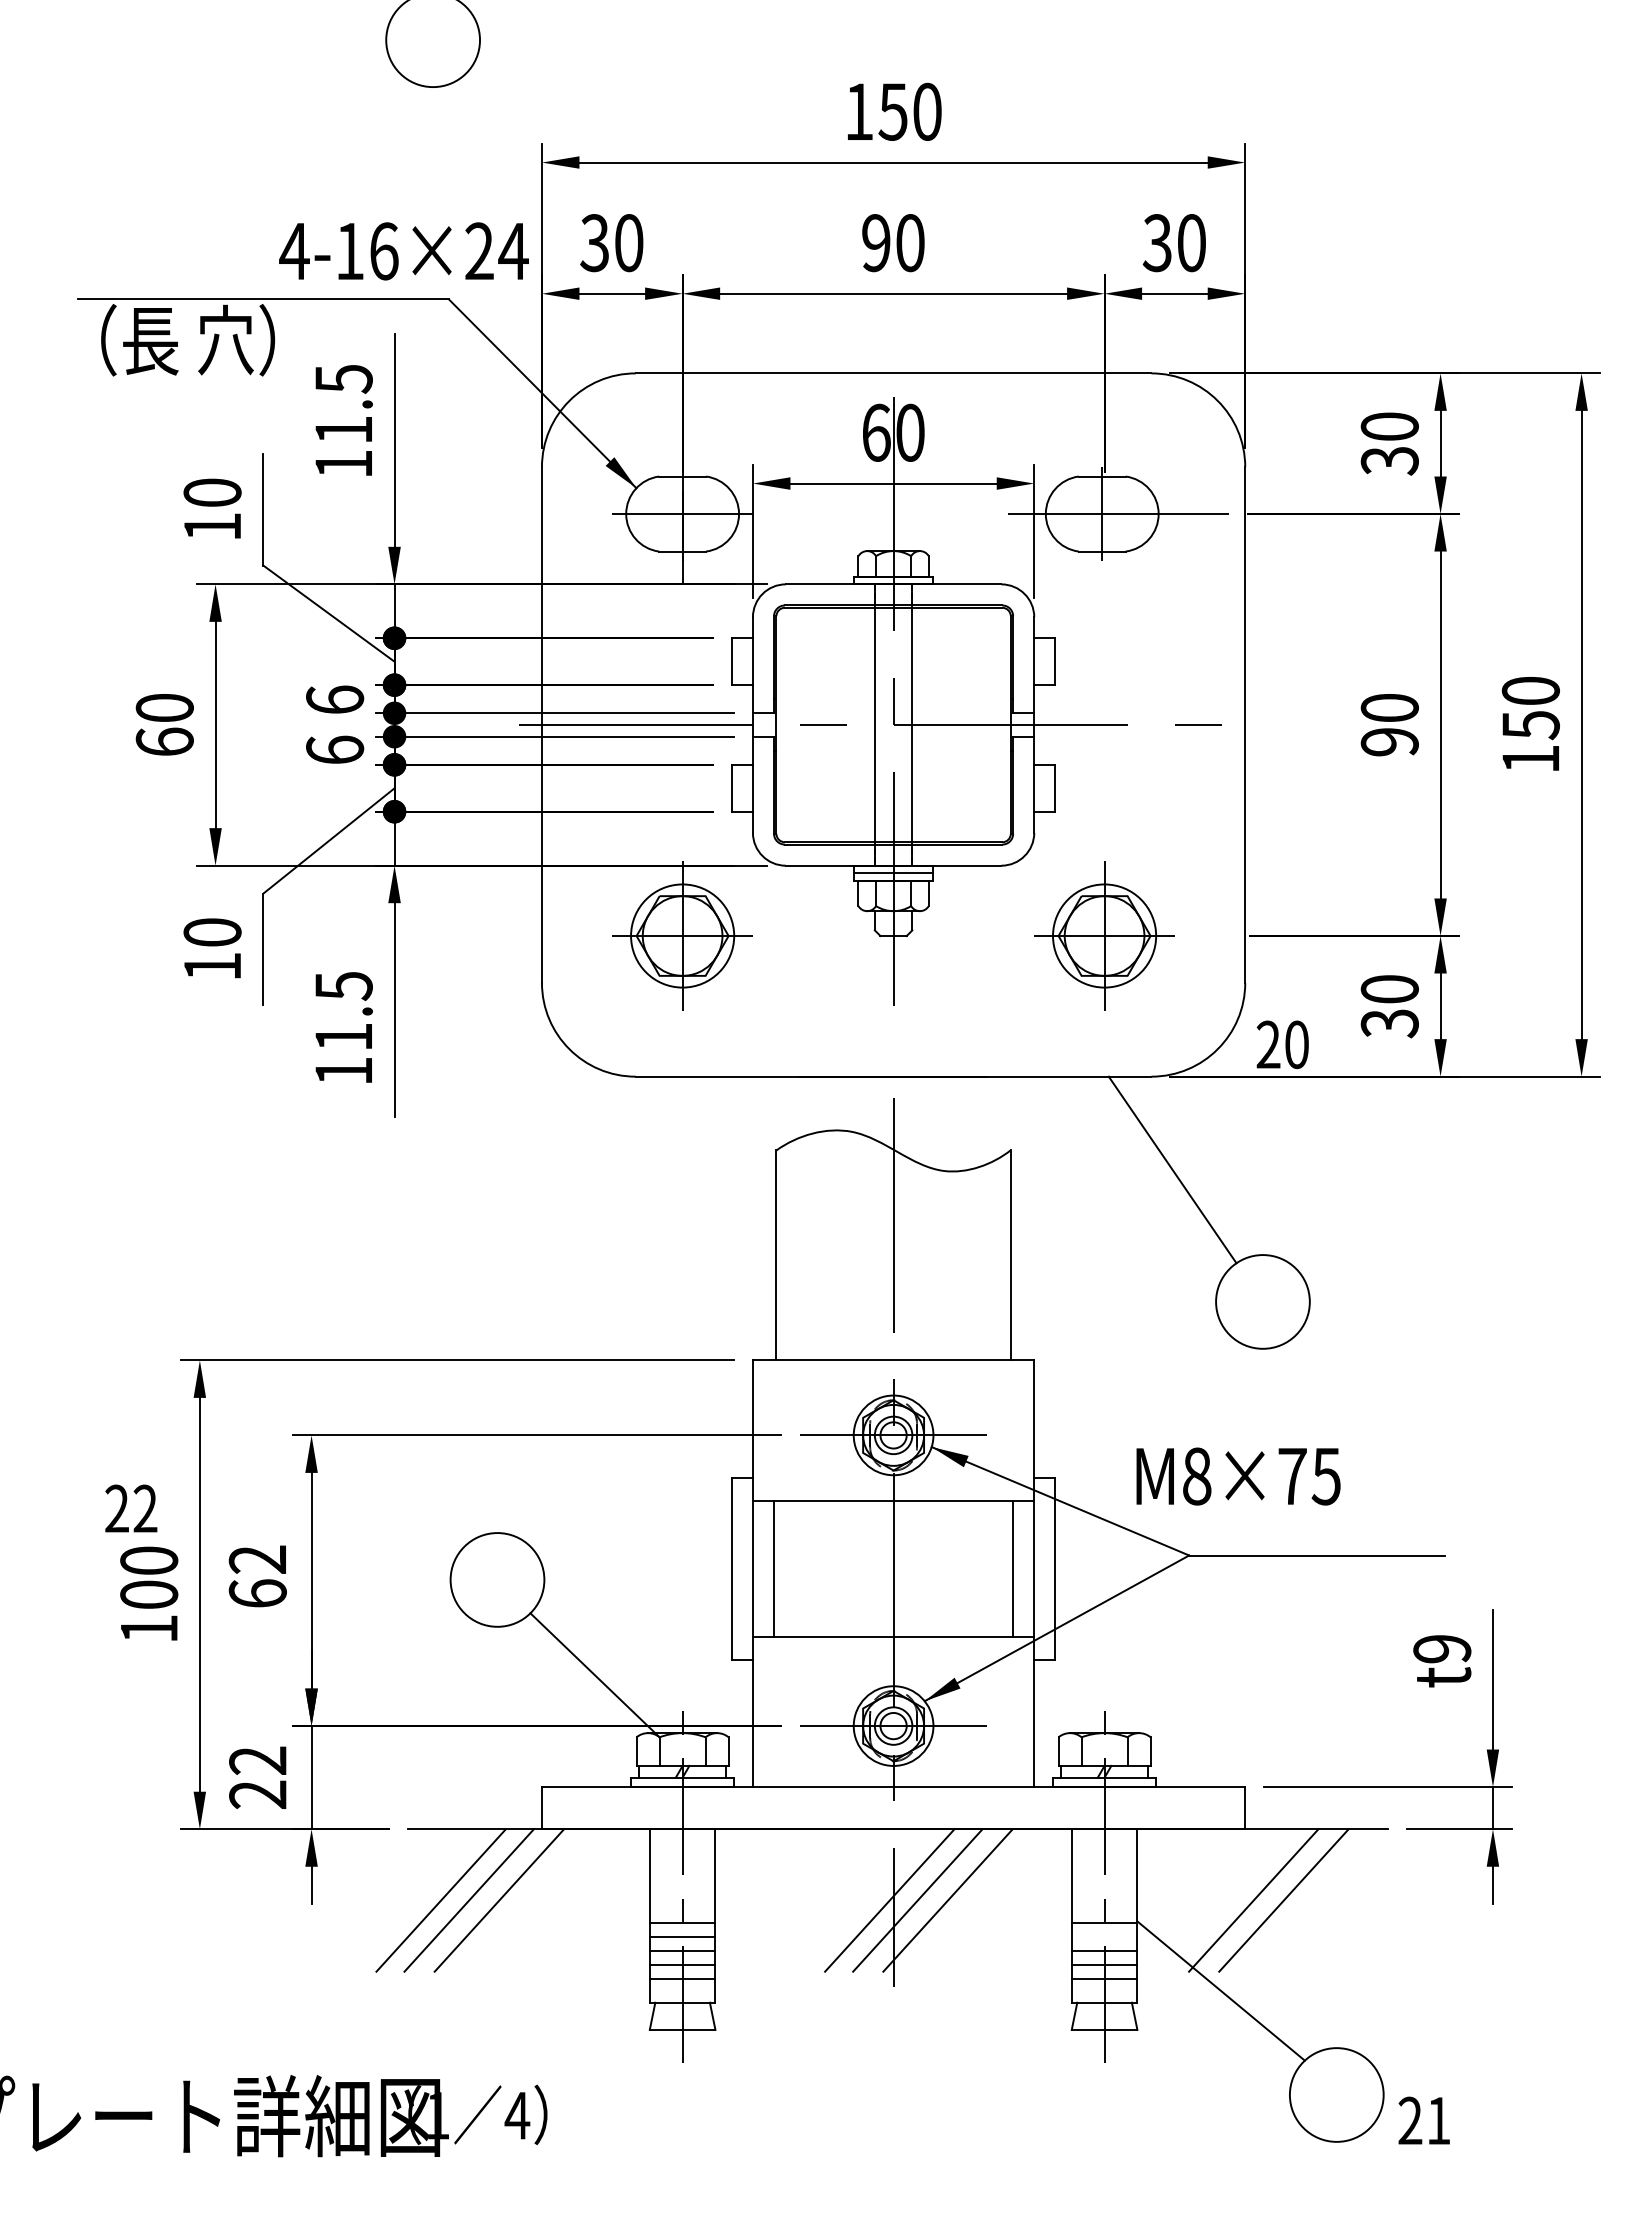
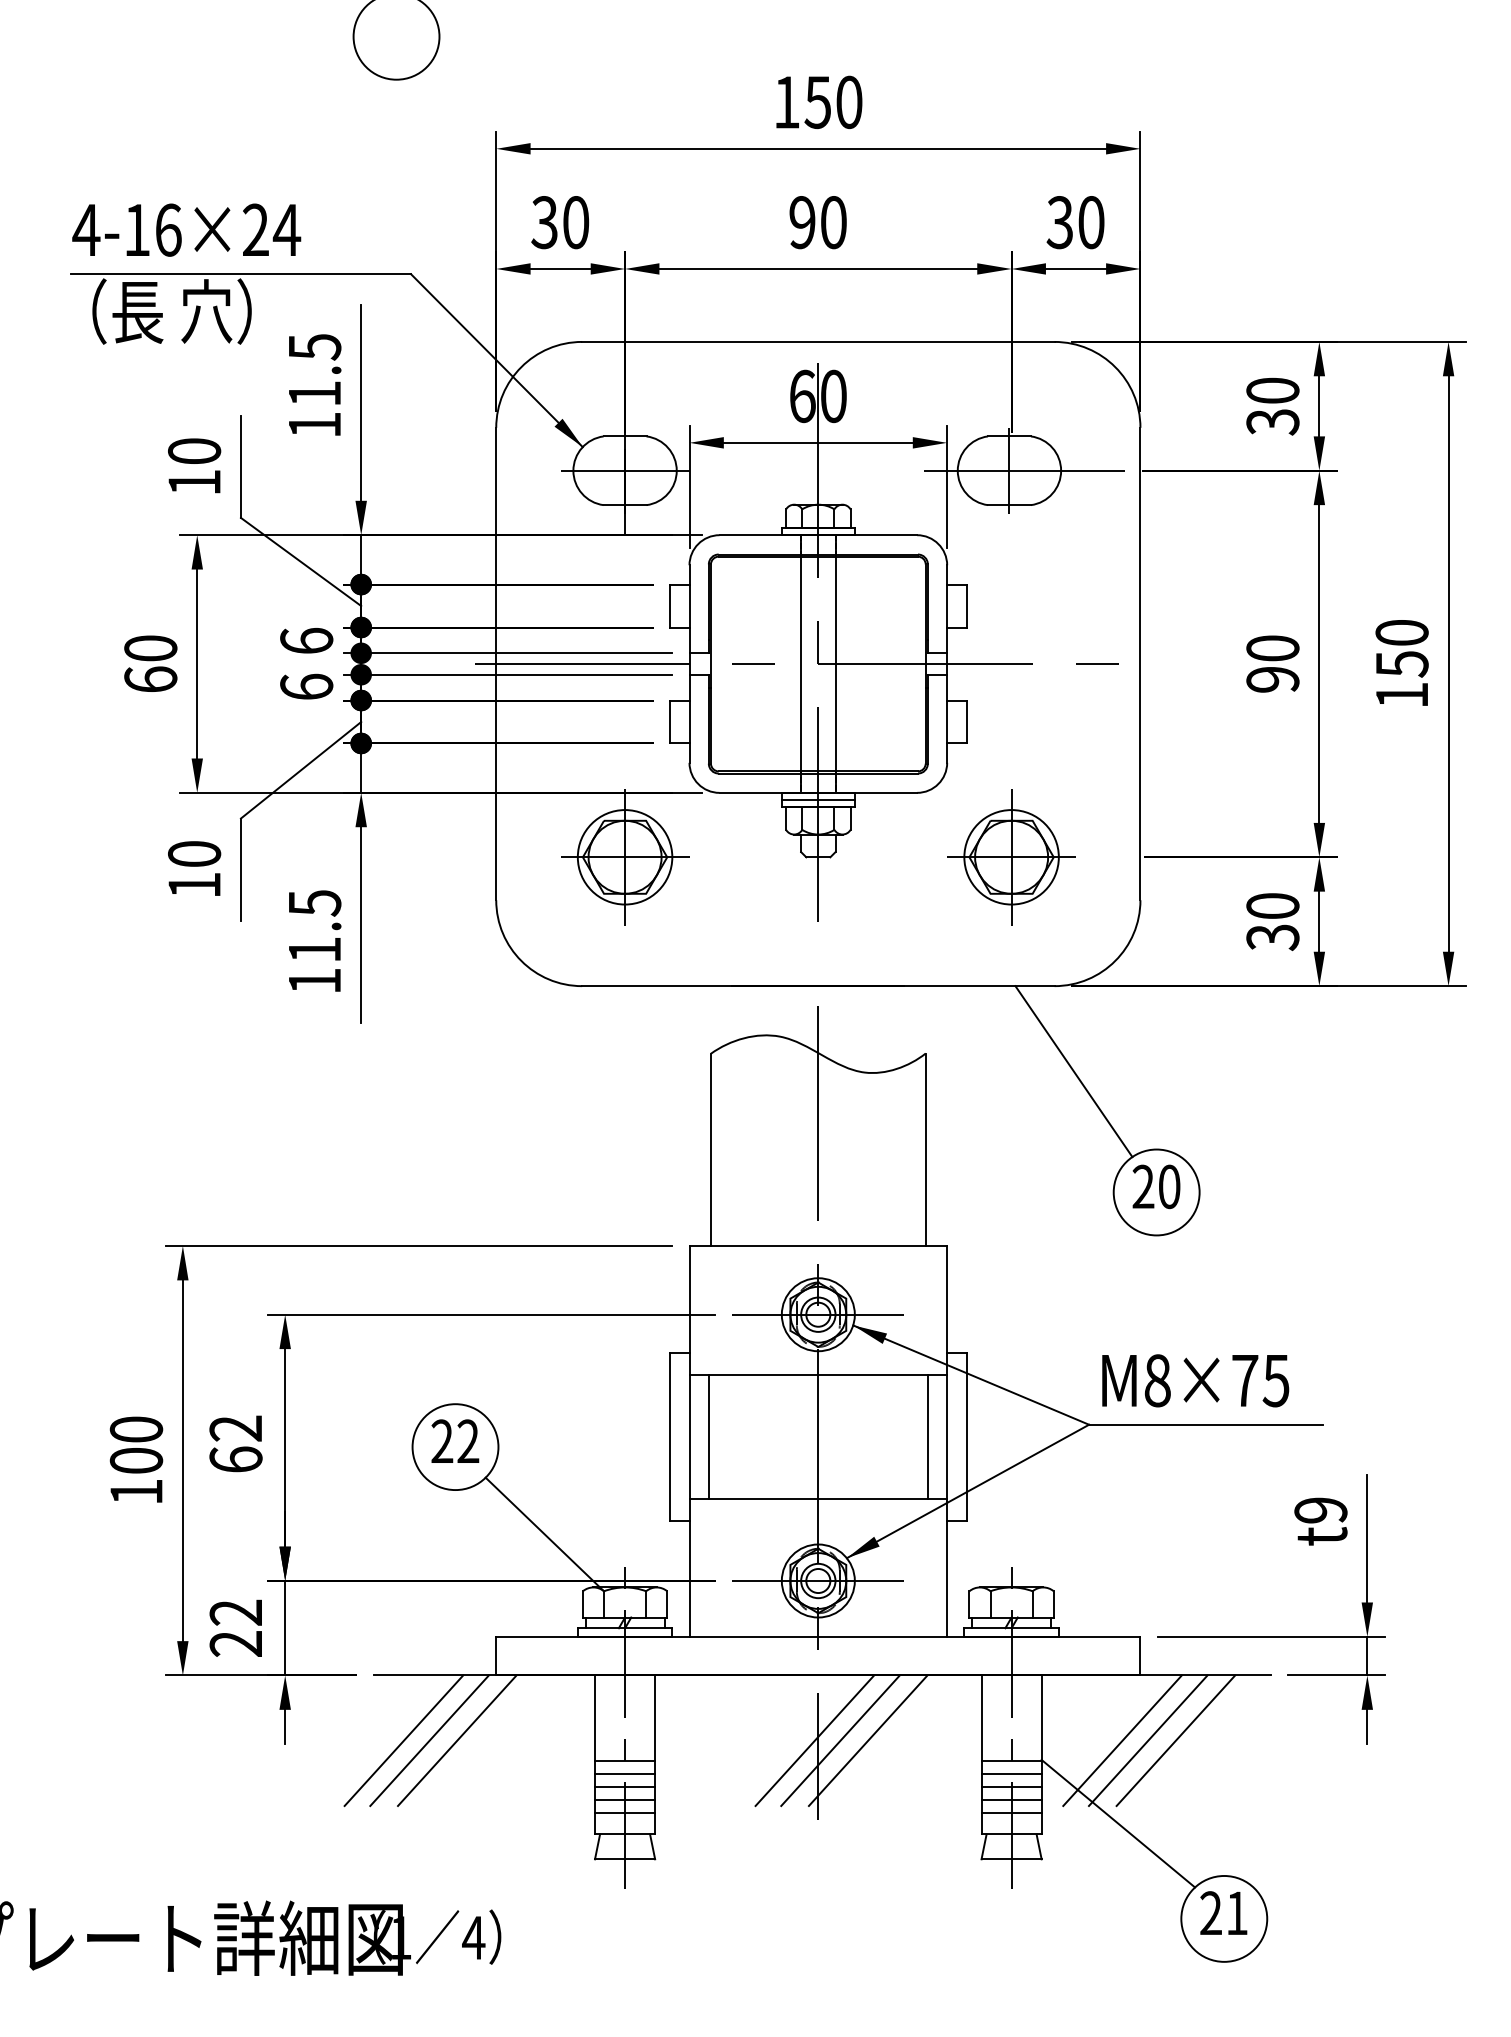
text: (403, 251) -> (186, 230), moved
text: (1282, 1044) -> (1156, 1186), moved
text: (1238, 1476) -> (1195, 1380), moved
text: (131, 1508) -> (455, 1441), moved
line: (1225, 1900) -> (1122, 1740), added
line: (1104, 1937) -> (1011, 1774), added
text: (1423, 2120) -> (1223, 1912), moved

